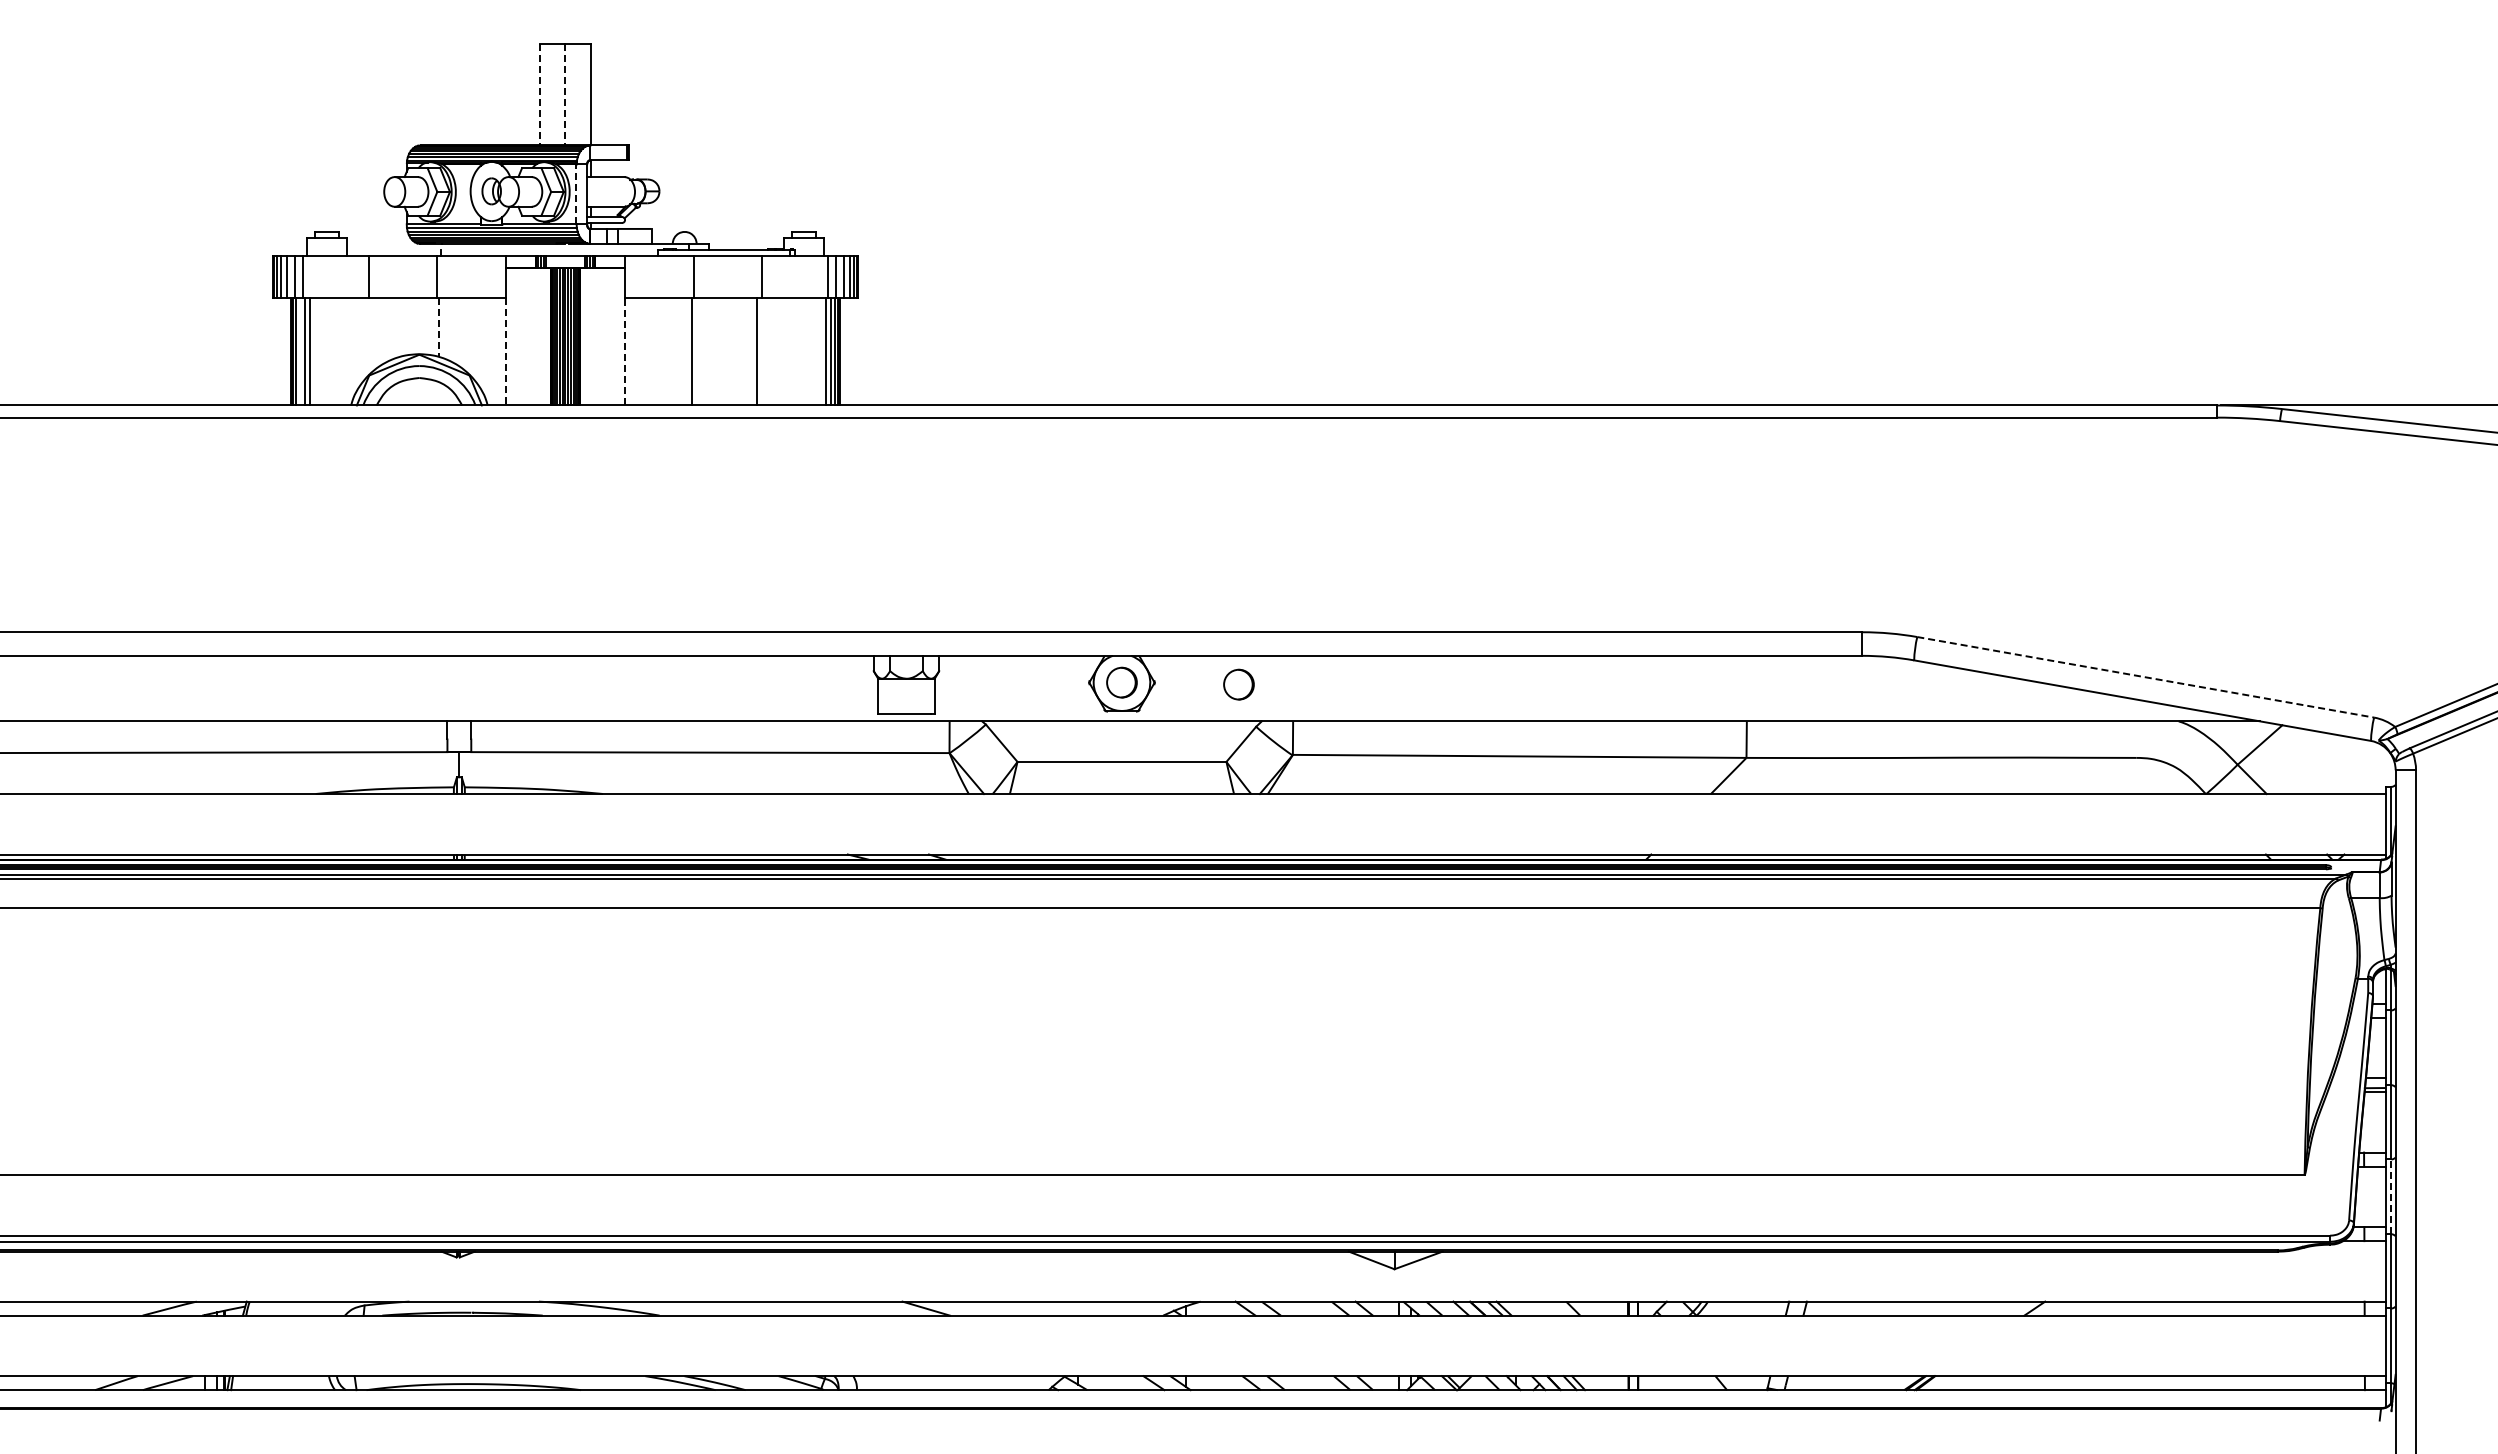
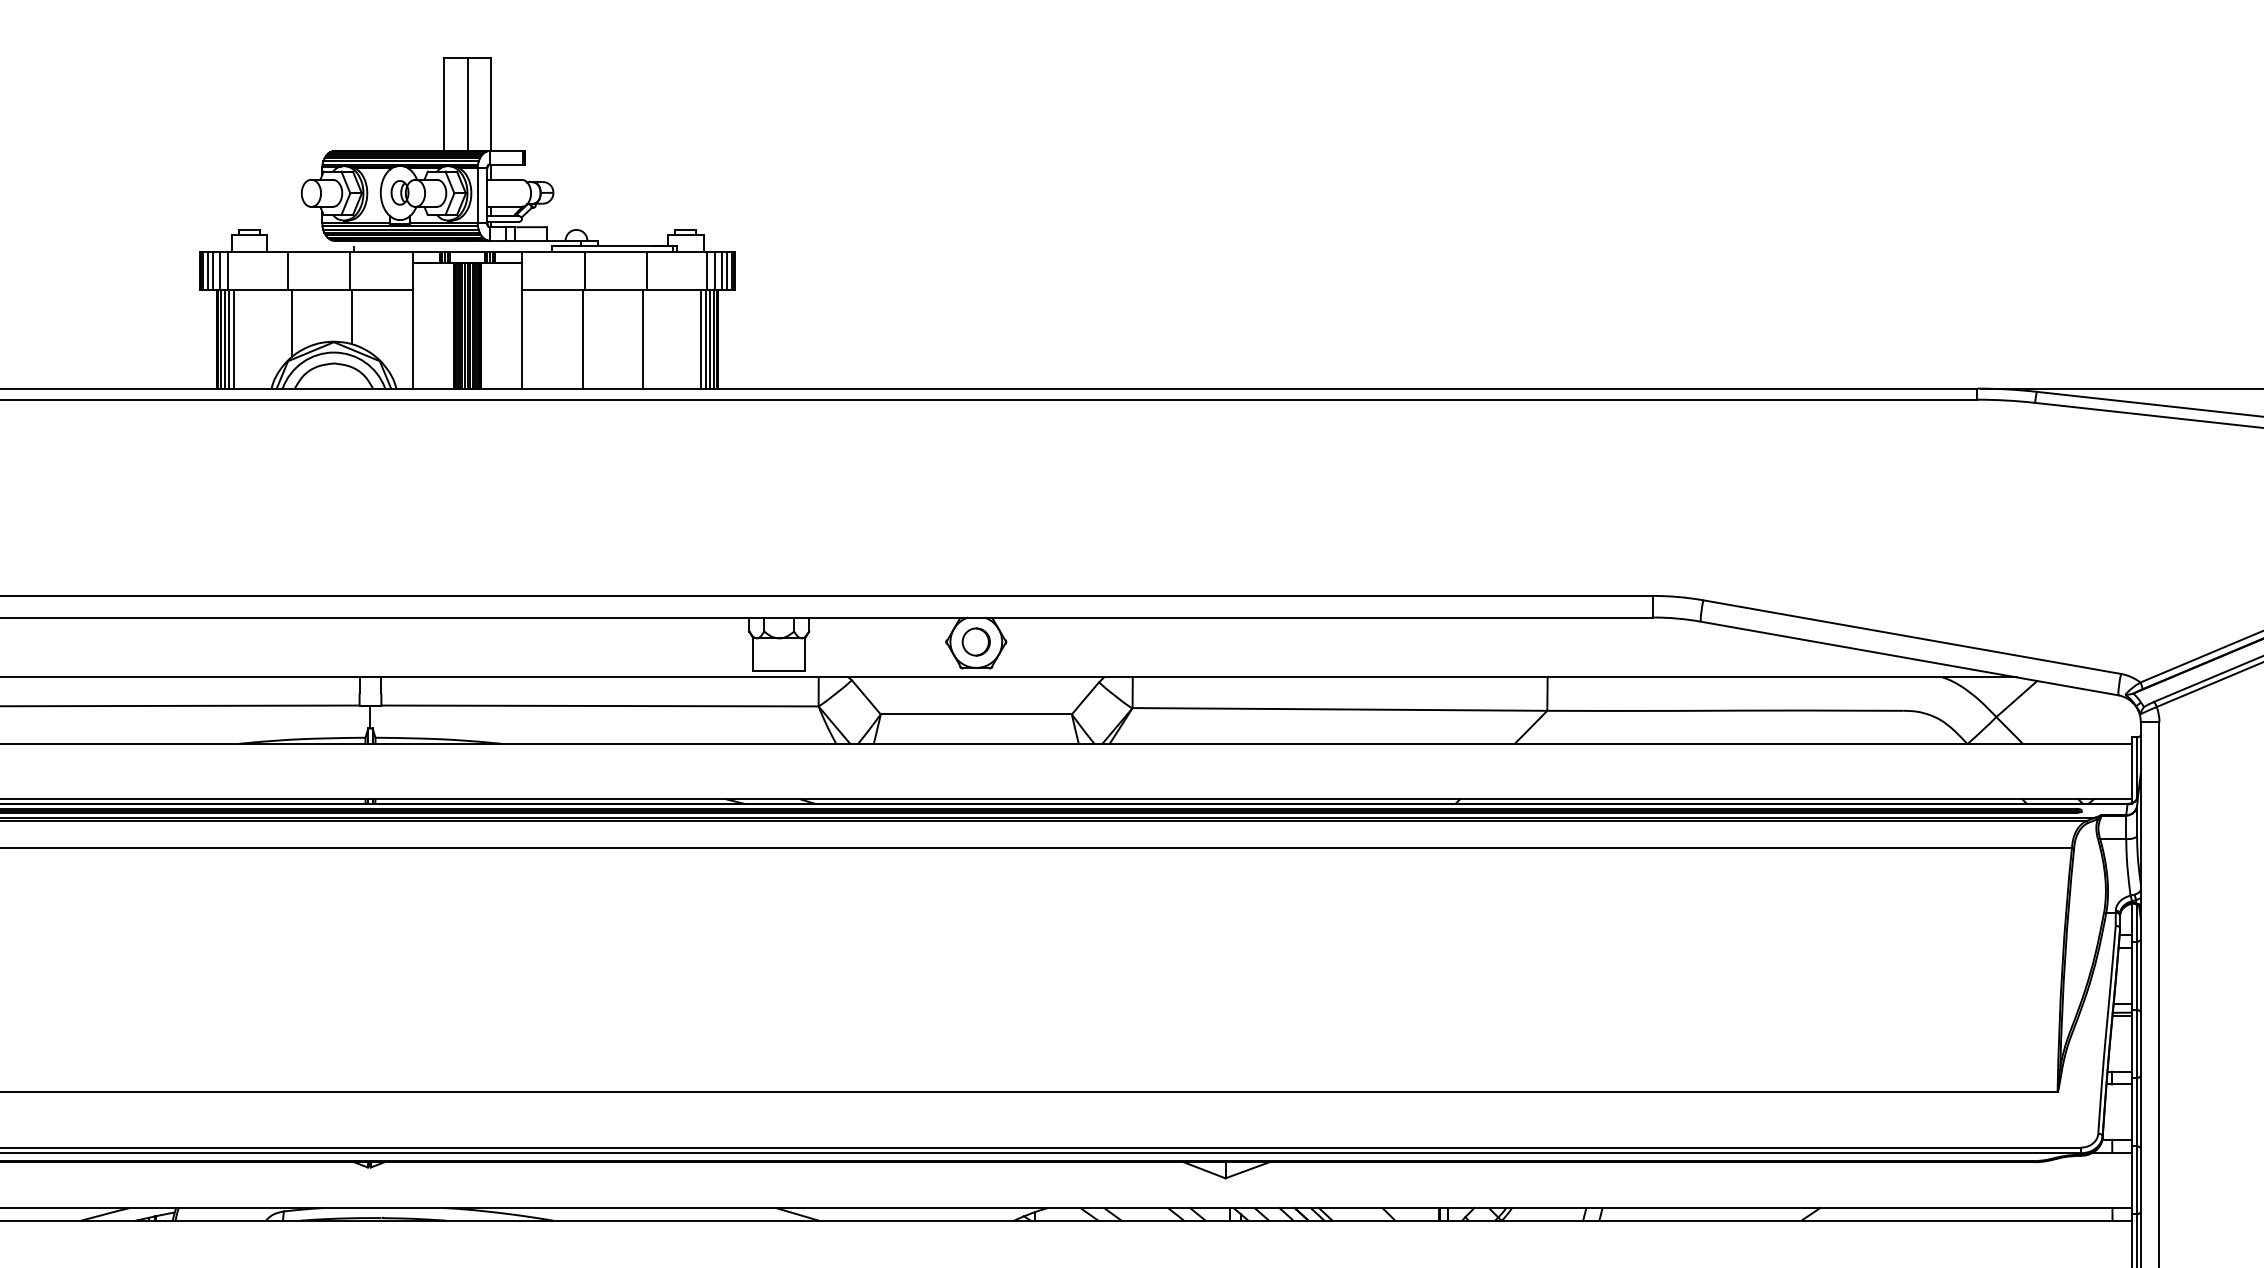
line: (539, 94) -> (443, 104), dashed -> solid
line: (565, 94) -> (467, 104), dashed -> solid
line: (576, 193) -> (477, 194), dashed -> solid
line: (439, 327) -> (352, 317), dashed -> solid
line: (373, 333) -> (291, 322), added
line: (299, 351) -> (224, 339), added
line: (505, 351) -> (412, 339), dashed -> solid
line: (625, 351) -> (522, 339), dashed -> solid
line: (820, 351) -> (700, 339), added
line: (2145, 677) -> (1912, 637), dashed -> solid
part: (1238, 684) -> (1082, 643), removed
line: (2391, 1196) -> (2137, 1111), dashed -> solid

